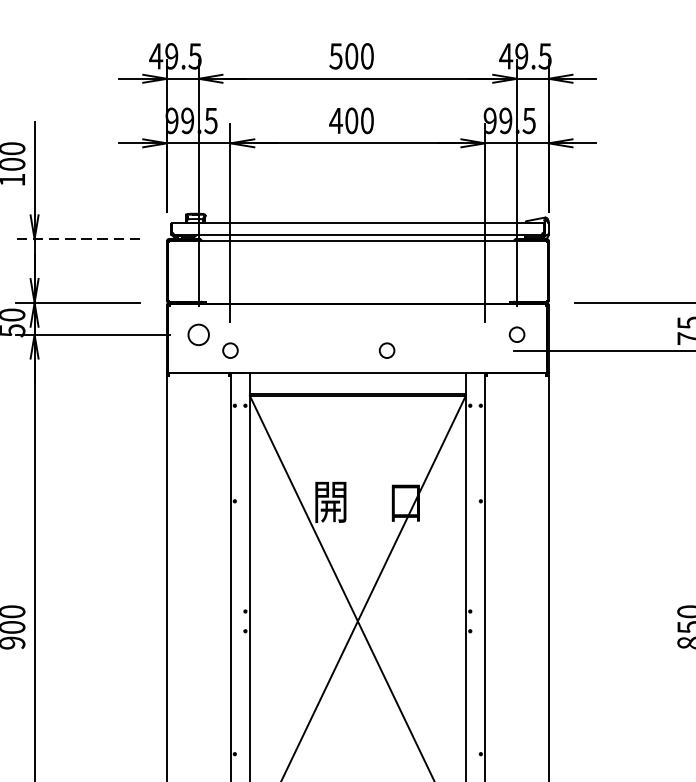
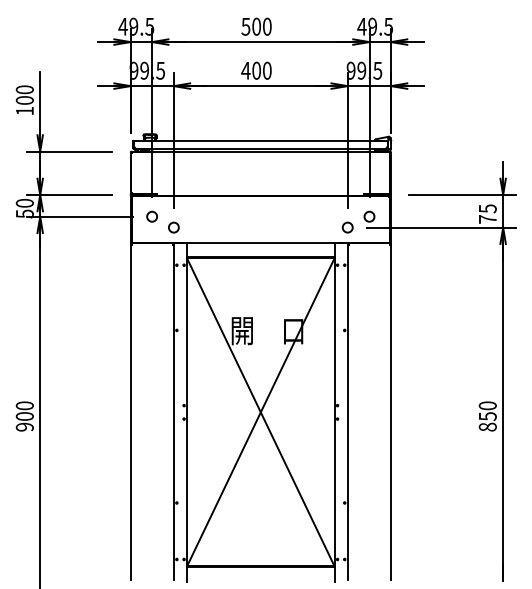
line: (77, 239) -> (69, 151), dashed -> solid
circle: (197, 334) -> (151, 216), size x0.71
circle: (386, 350) -> (347, 227), moved

